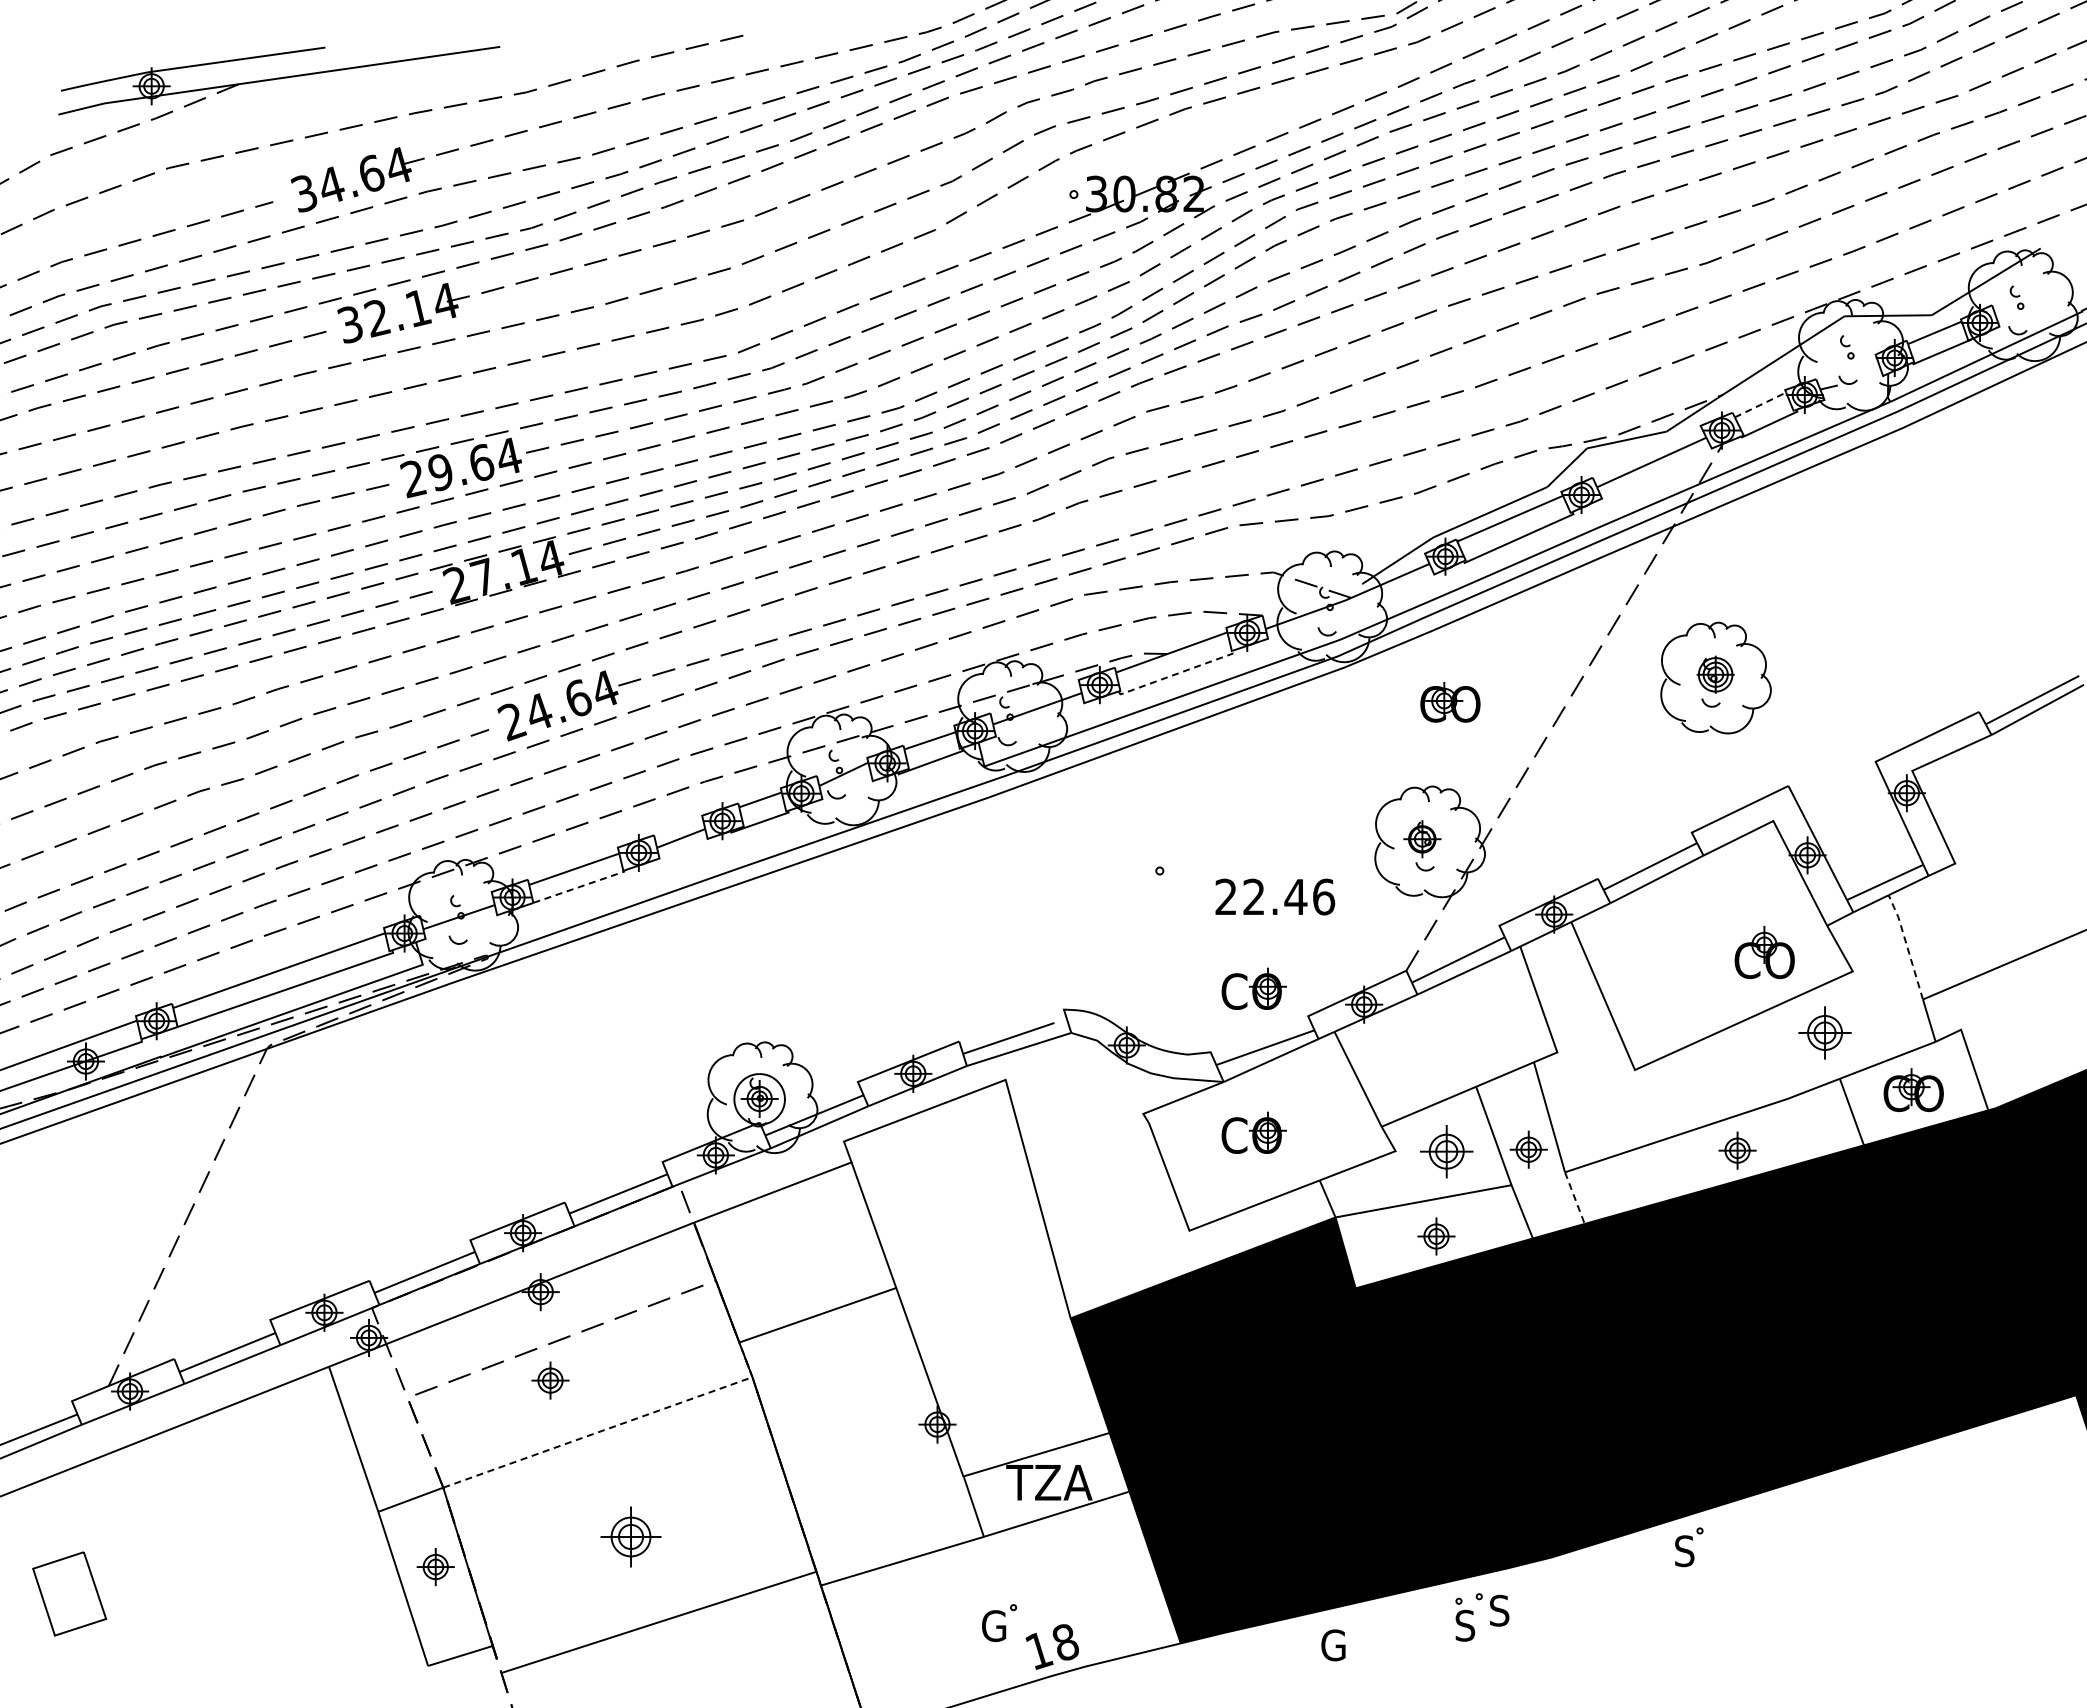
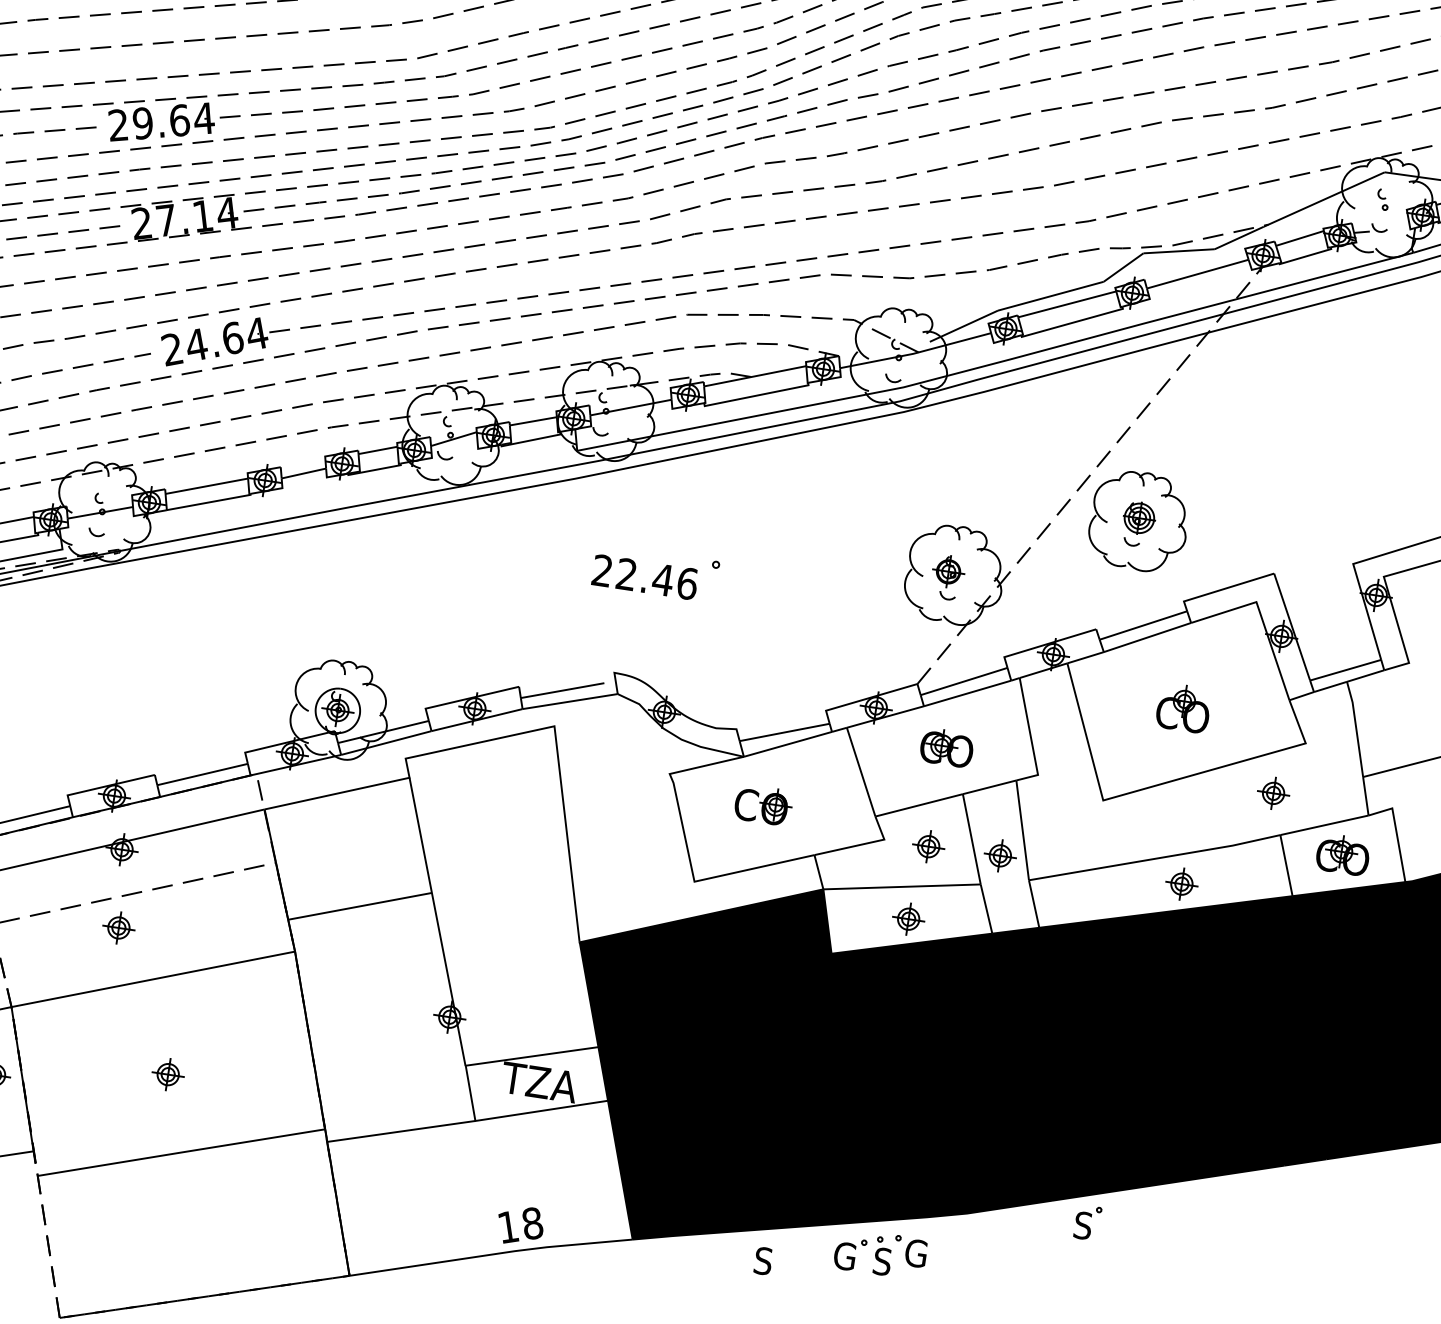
line: (1760, 404) -> (1300, 238), dashed -> solid
line: (1176, 674) -> (756, 396), dashed -> solid
part: (1715, 677) -> (1138, 520), moved
part: (1450, 702) -> (947, 747), moved
line: (580, 886) -> (210, 502), dashed -> solid
text: (1275, 896) -> (645, 576), moved
line: (1907, 946) -> (1356, 728), dashed -> solid
part: (1764, 952) -> (1183, 708), moved
part: (1253, 988) -> (782, 679), removed
part: (1825, 1033) -> (1273, 793), size x0.71
part: (1446, 1151) -> (928, 846), size x0.71
line: (1574, 1198) -> (1033, 904), dashed -> solid
line: (616, 1425) -> (170, 975), dashed -> solid
part: (630, 1536) -> (167, 1074), size x0.62
text: (1501, 1610) -> (916, 1253), S -> G
part: (999, 1622) -> (850, 1253), moved
text: (1333, 1645) -> (765, 1261), G -> S

